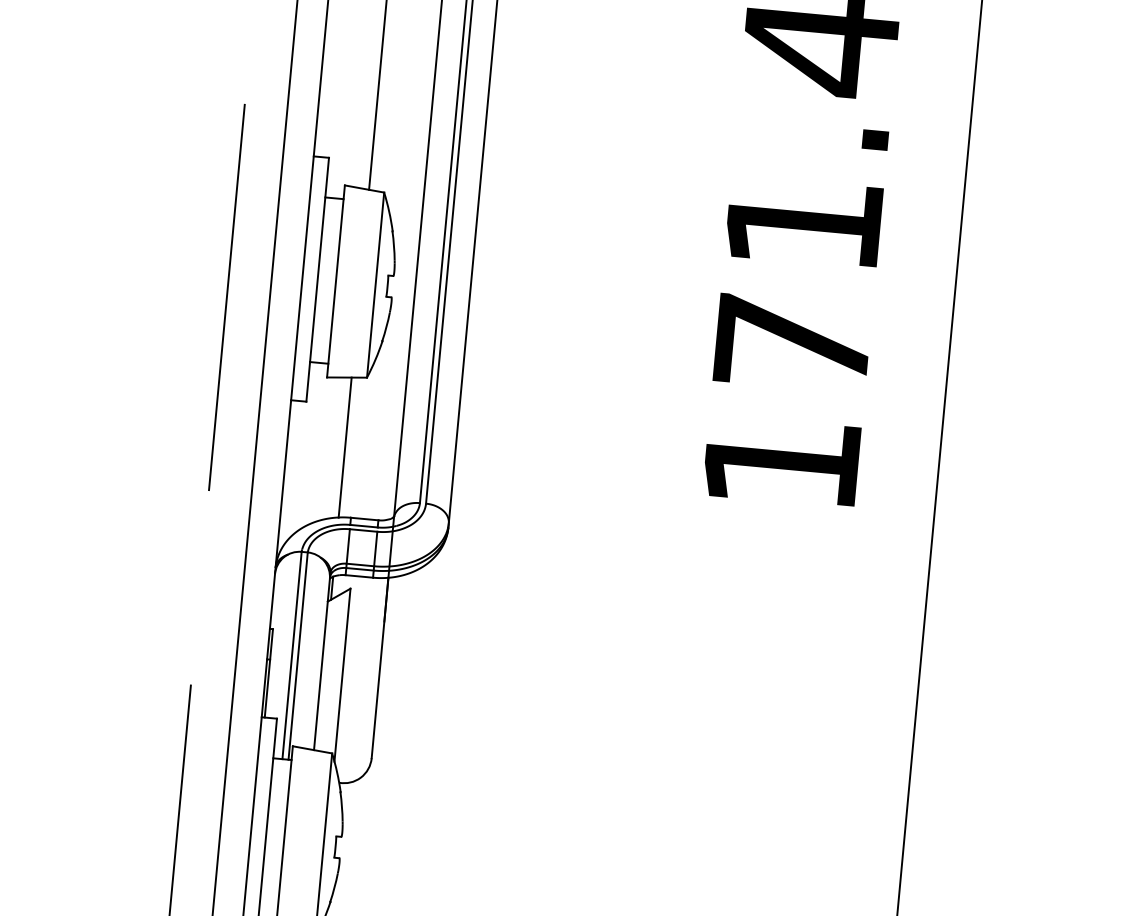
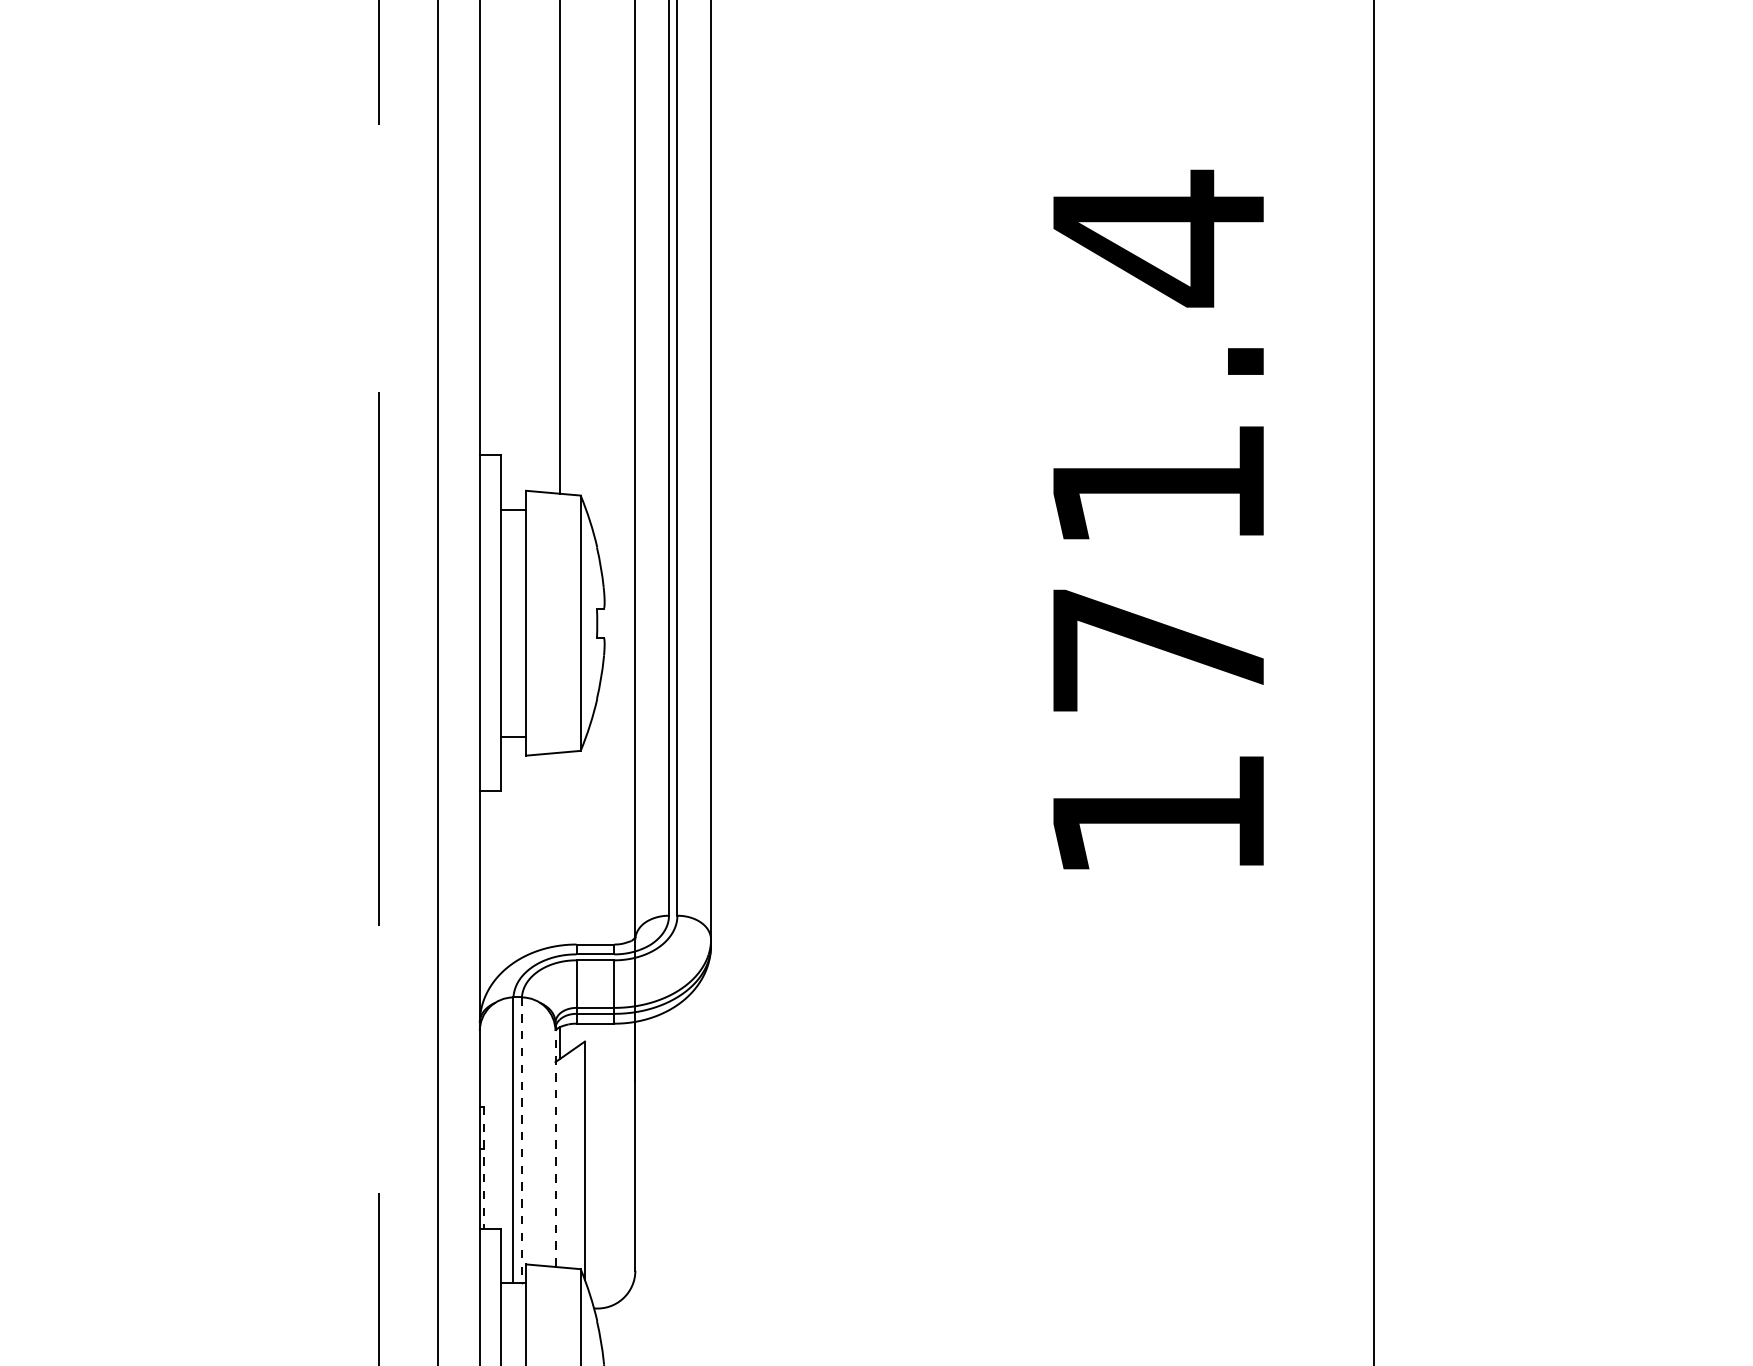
line: (345, 447) -> (559, 849), removed
line: (297, 656) -> (521, 1140), solid -> dashed
line: (322, 662) -> (555, 1145), solid -> dashed
line: (269, 673) -> (484, 1167), solid -> dashed

